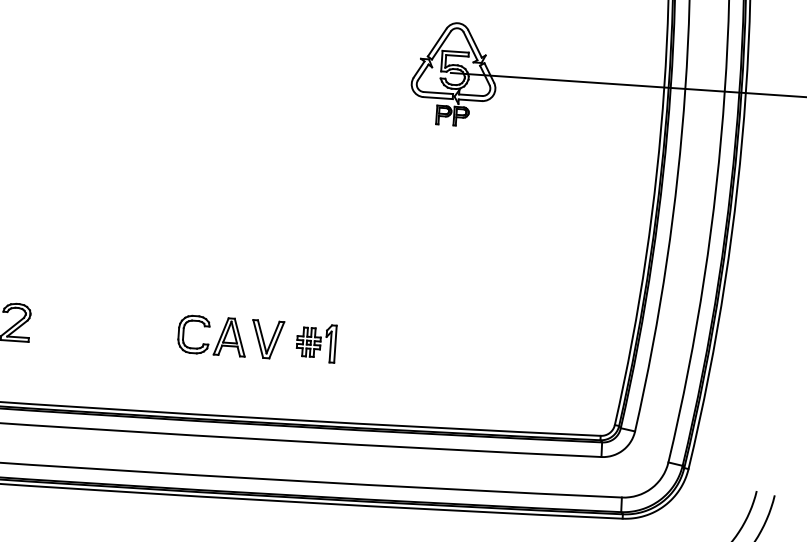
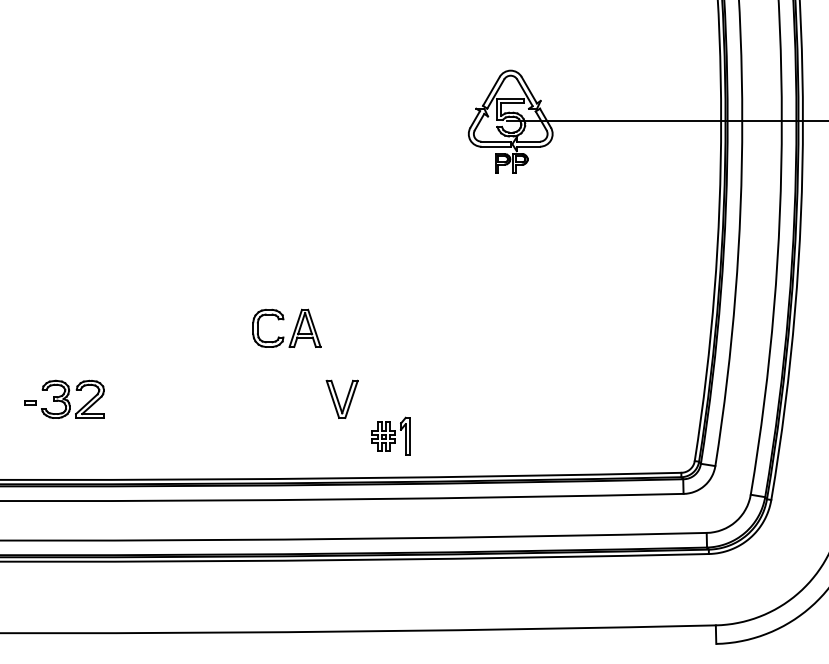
part: (209, 327) -> (283, 320), moved
part: (315, 341) -> (390, 435), moved

